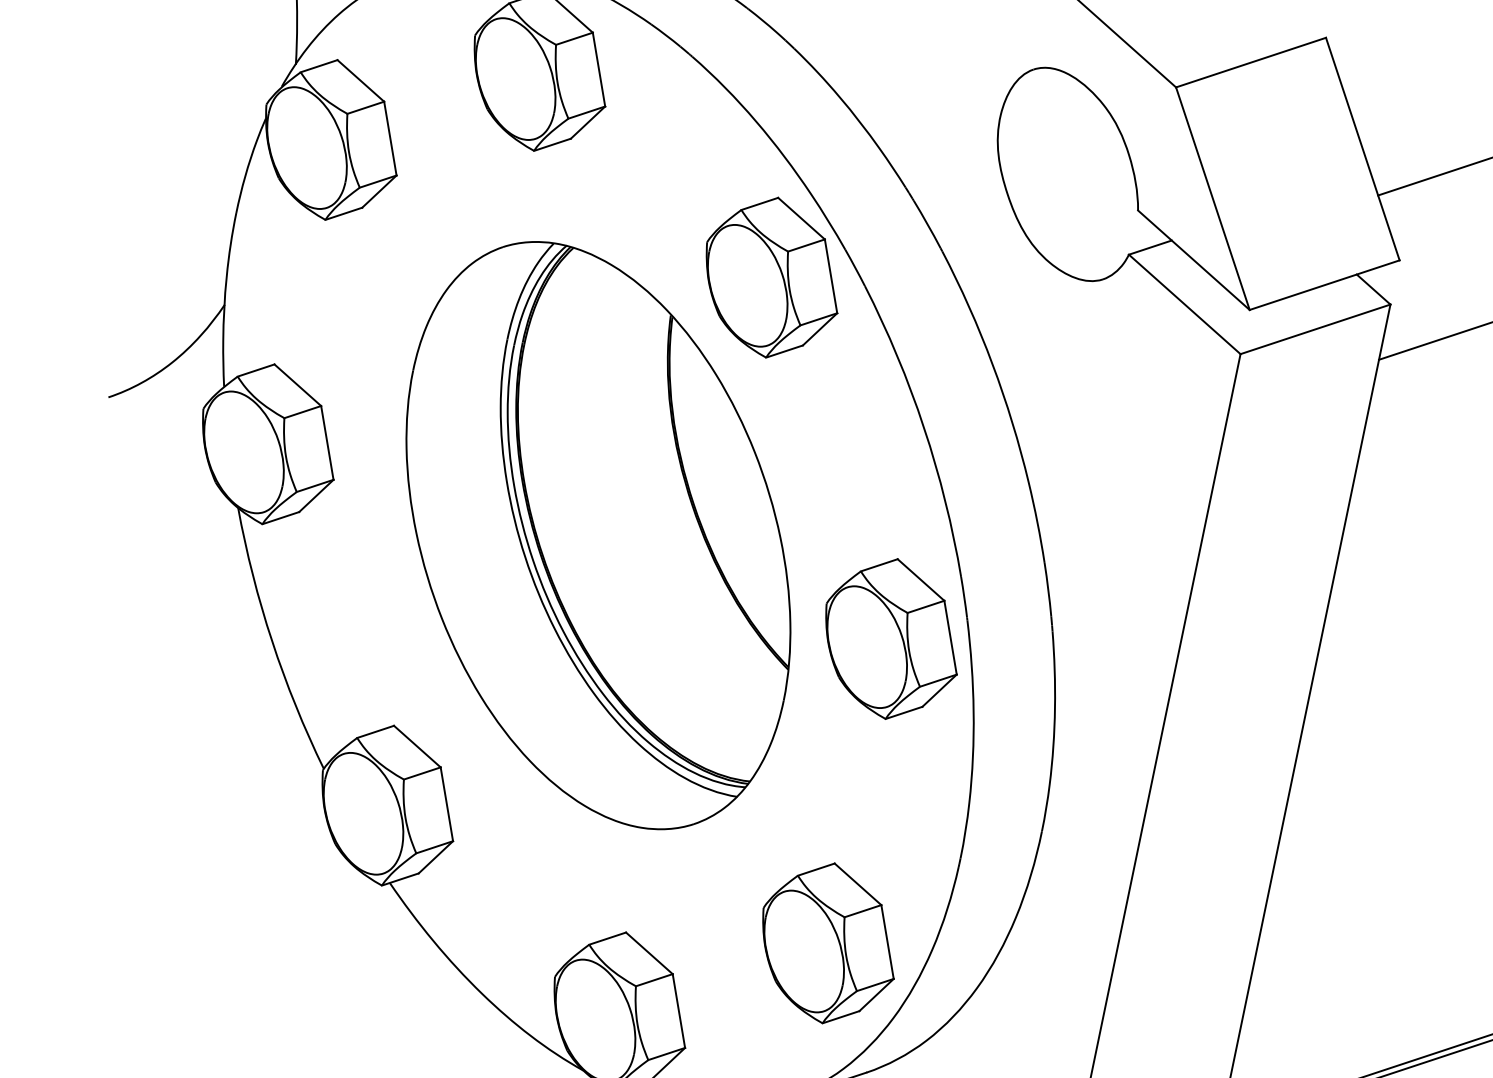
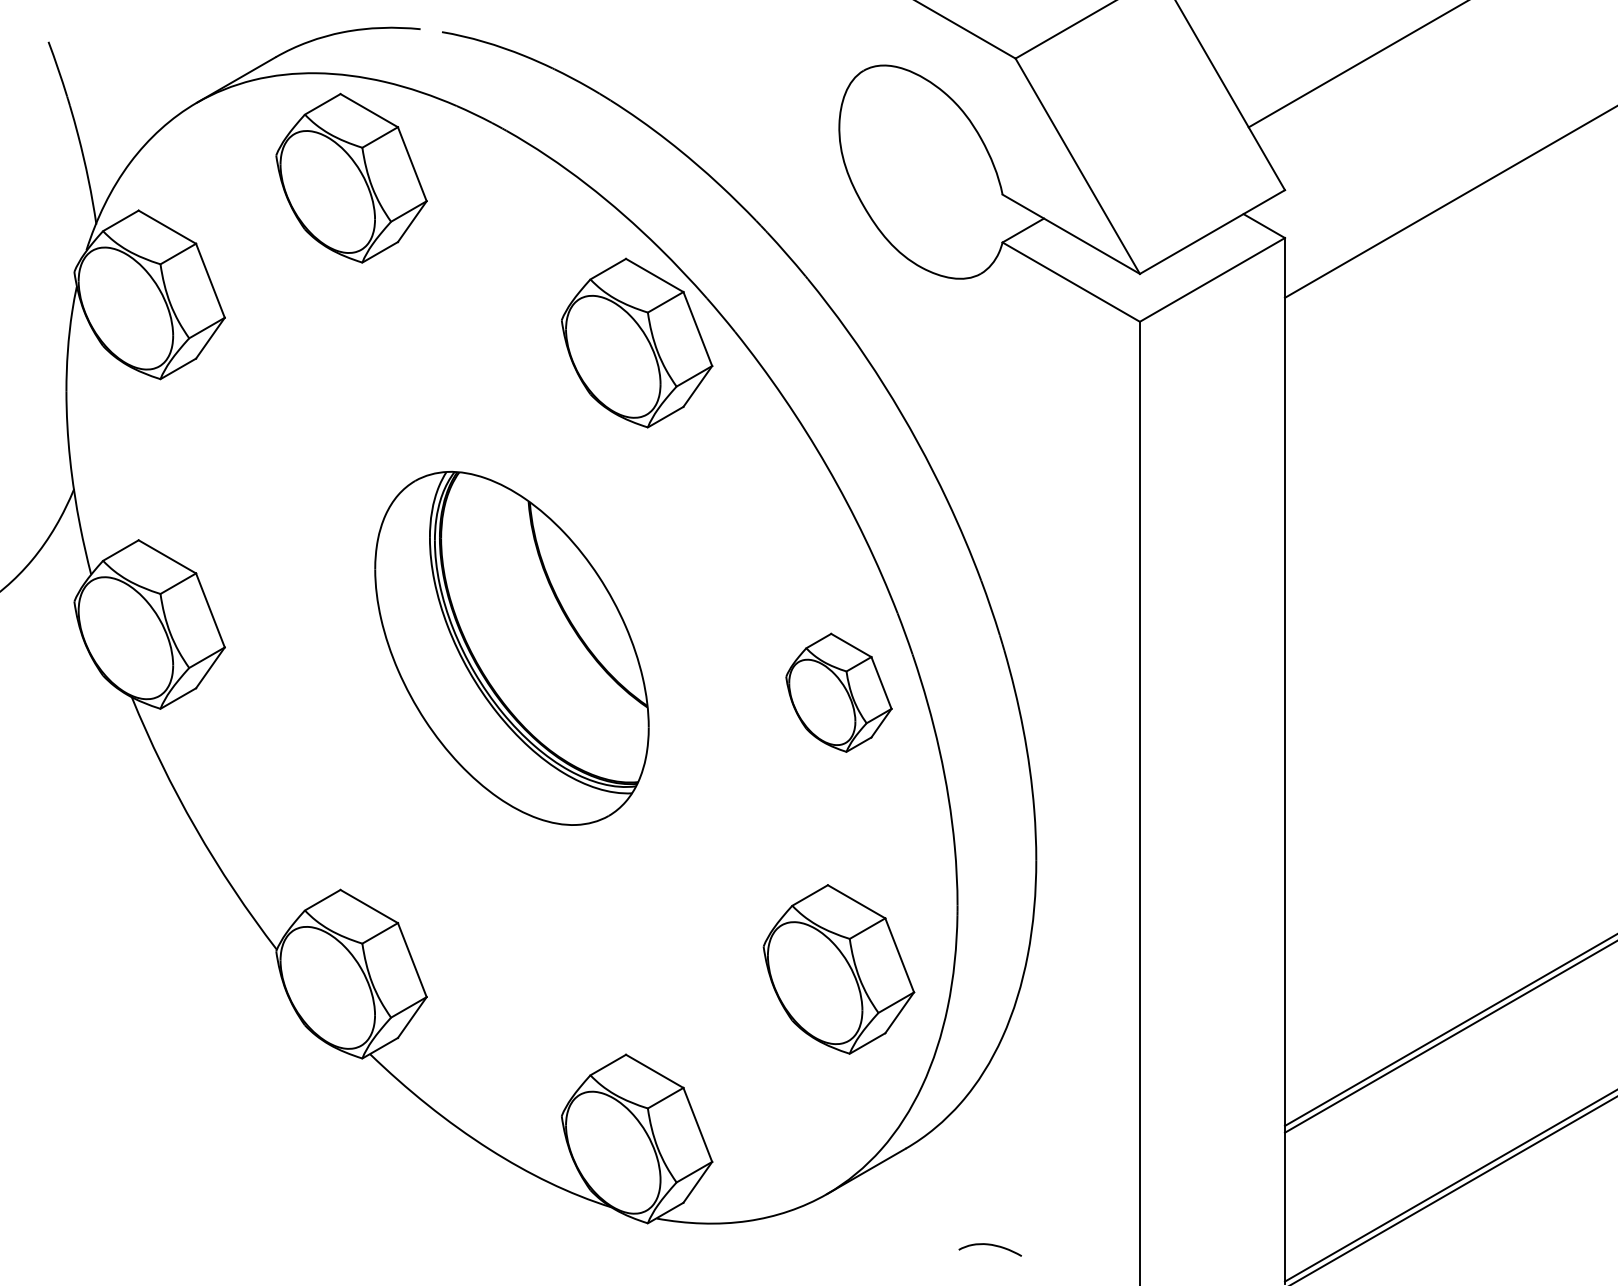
part: (597, 535) -> (511, 648), size x0.6
part: (891, 638) -> (838, 692), size x0.7
part: (828, 943) -> (838, 969), moved

